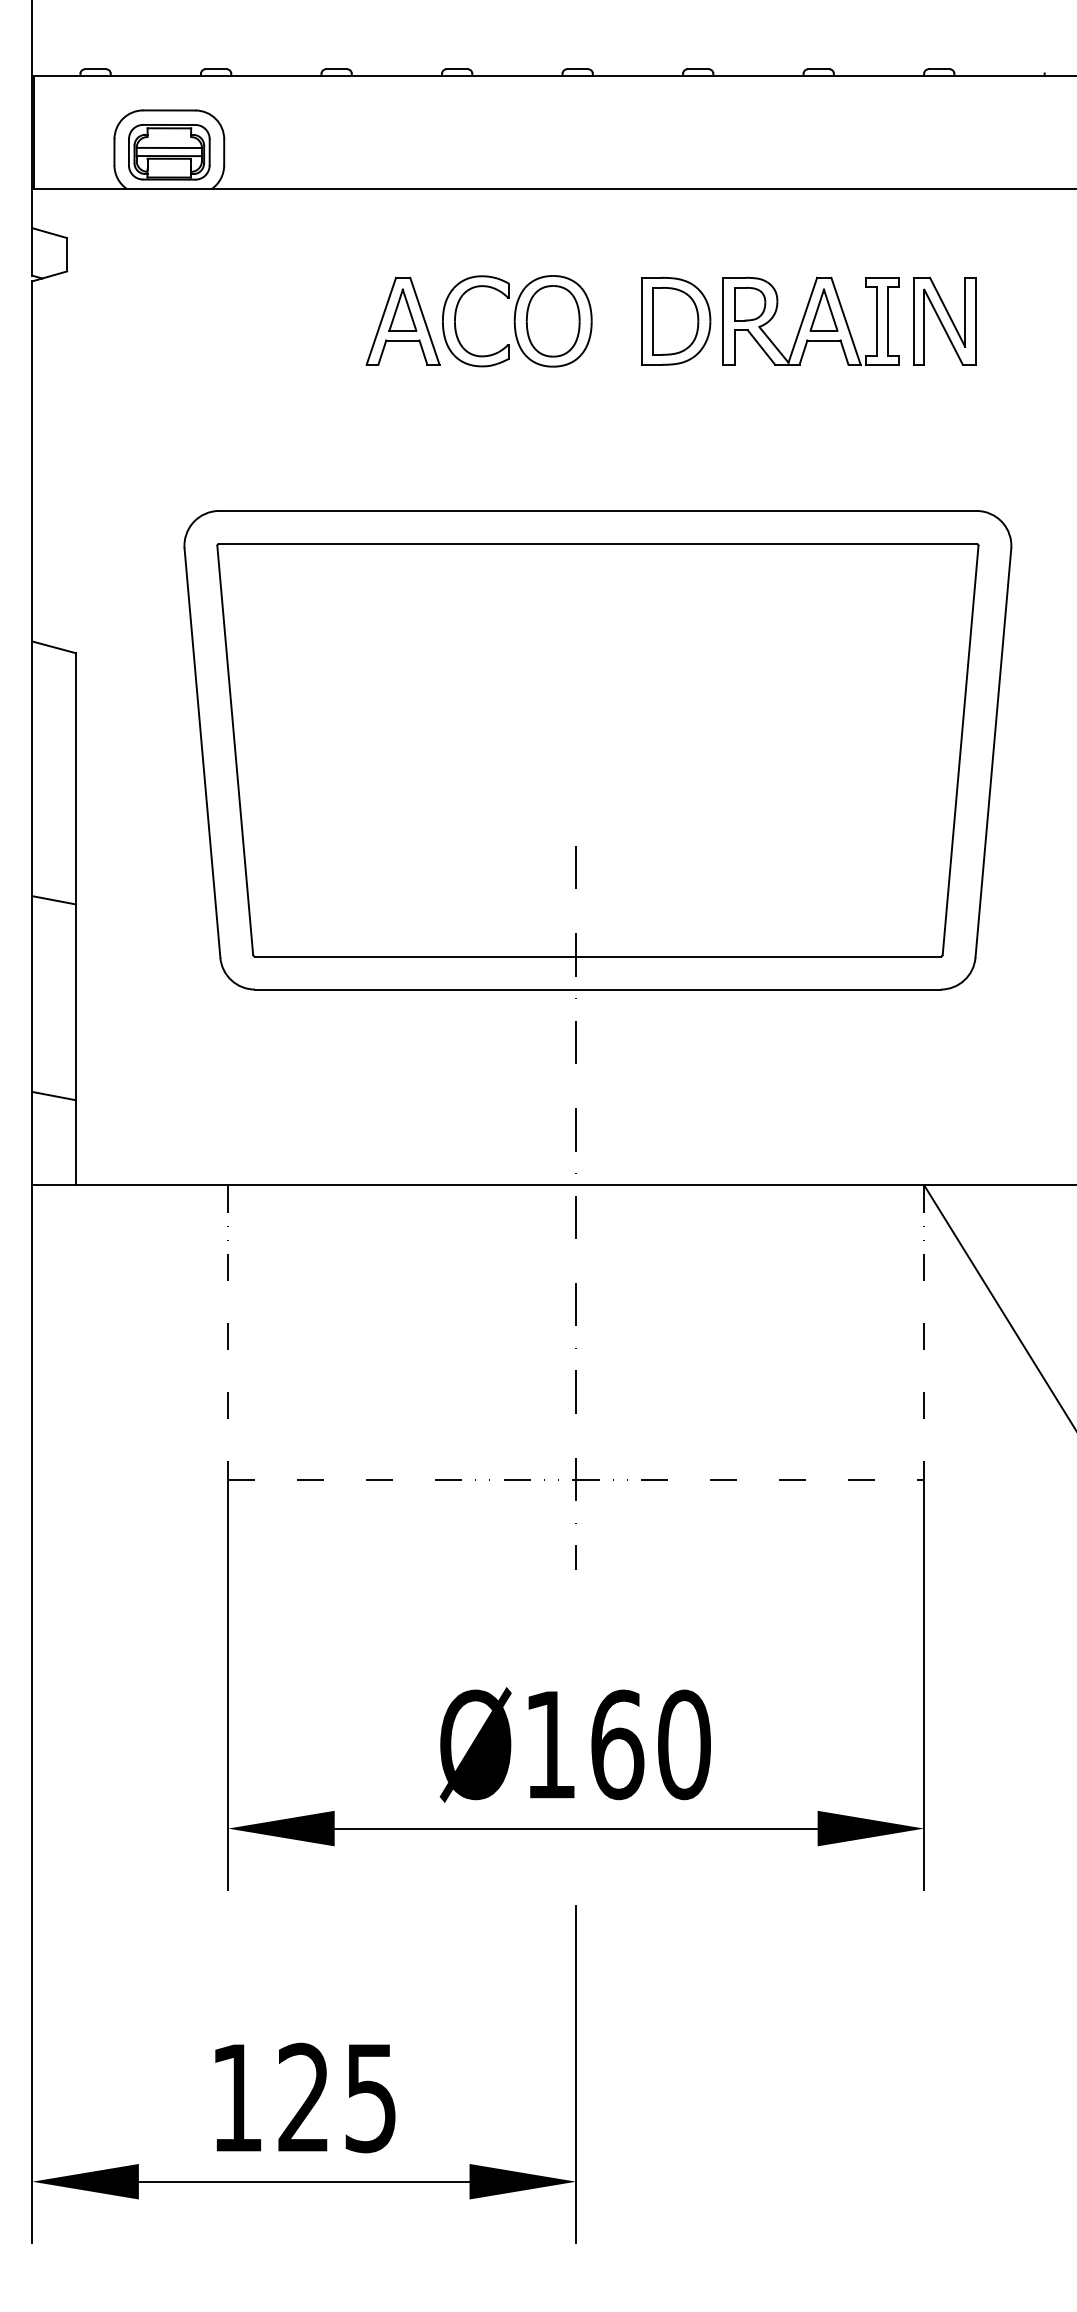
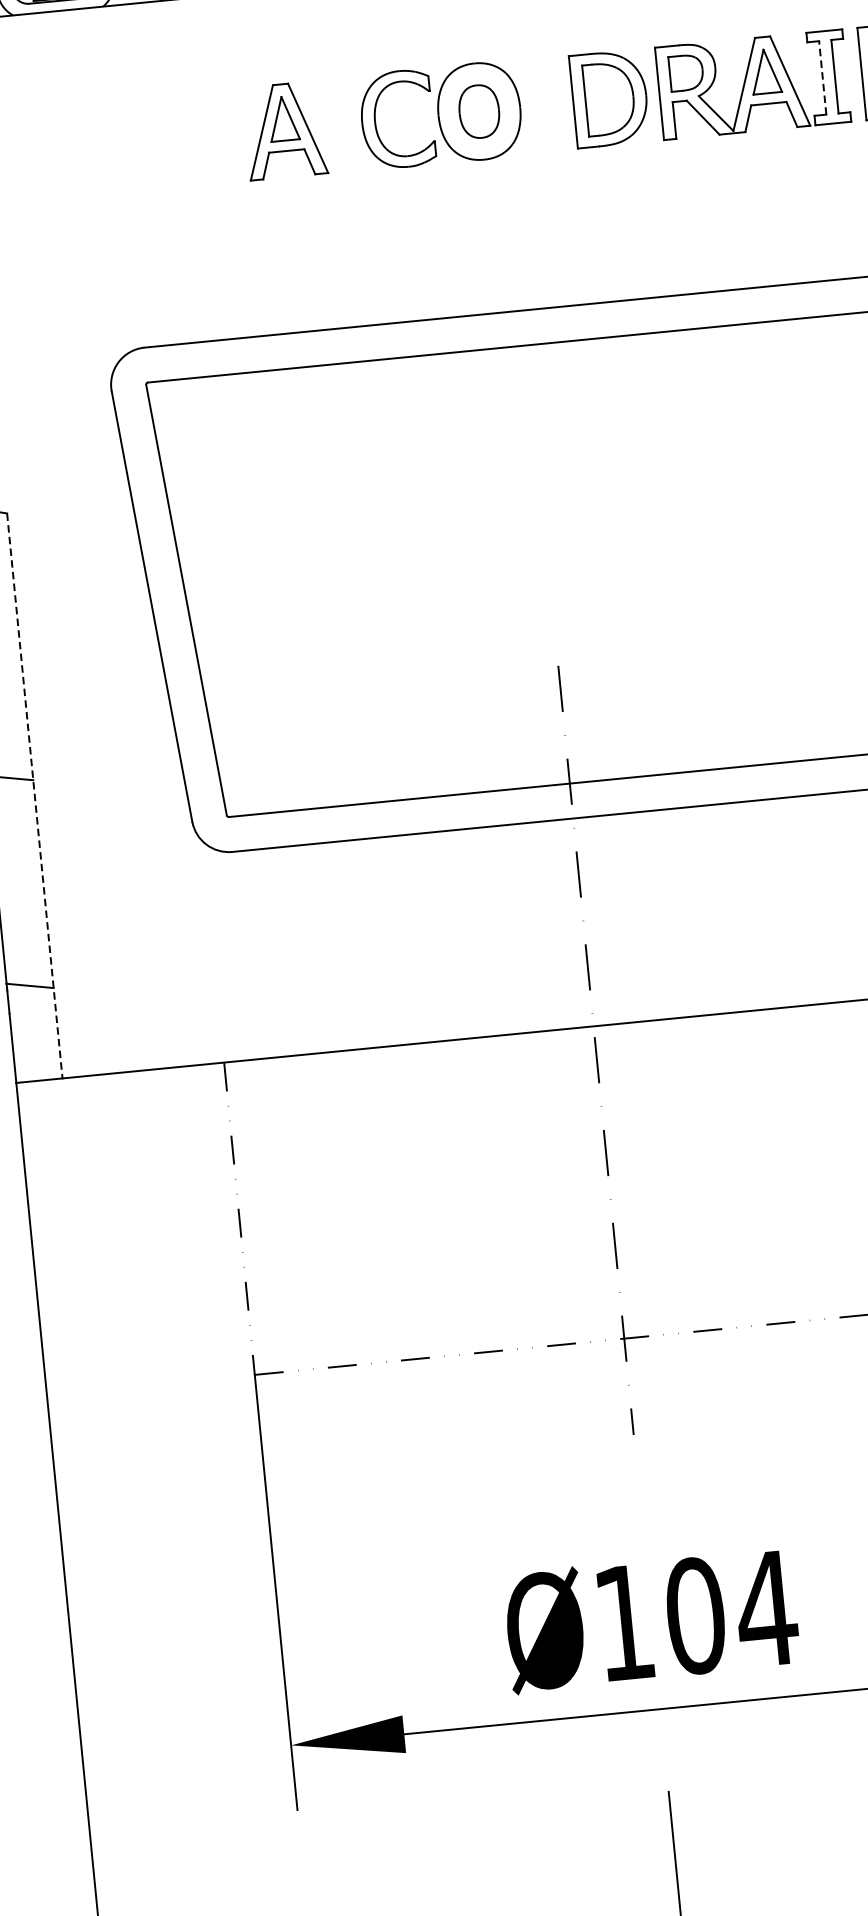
part: (402, 320) -> (284, 129), moved
part: (552, 321) -> (478, 111), size x0.7
line: (876, 321) -> (822, 78), solid -> dashed
line: (75, 919) -> (34, 796), solid -> dashed
text: (651, 1744) -> (731, 1612), Ø160 -> Ø104

